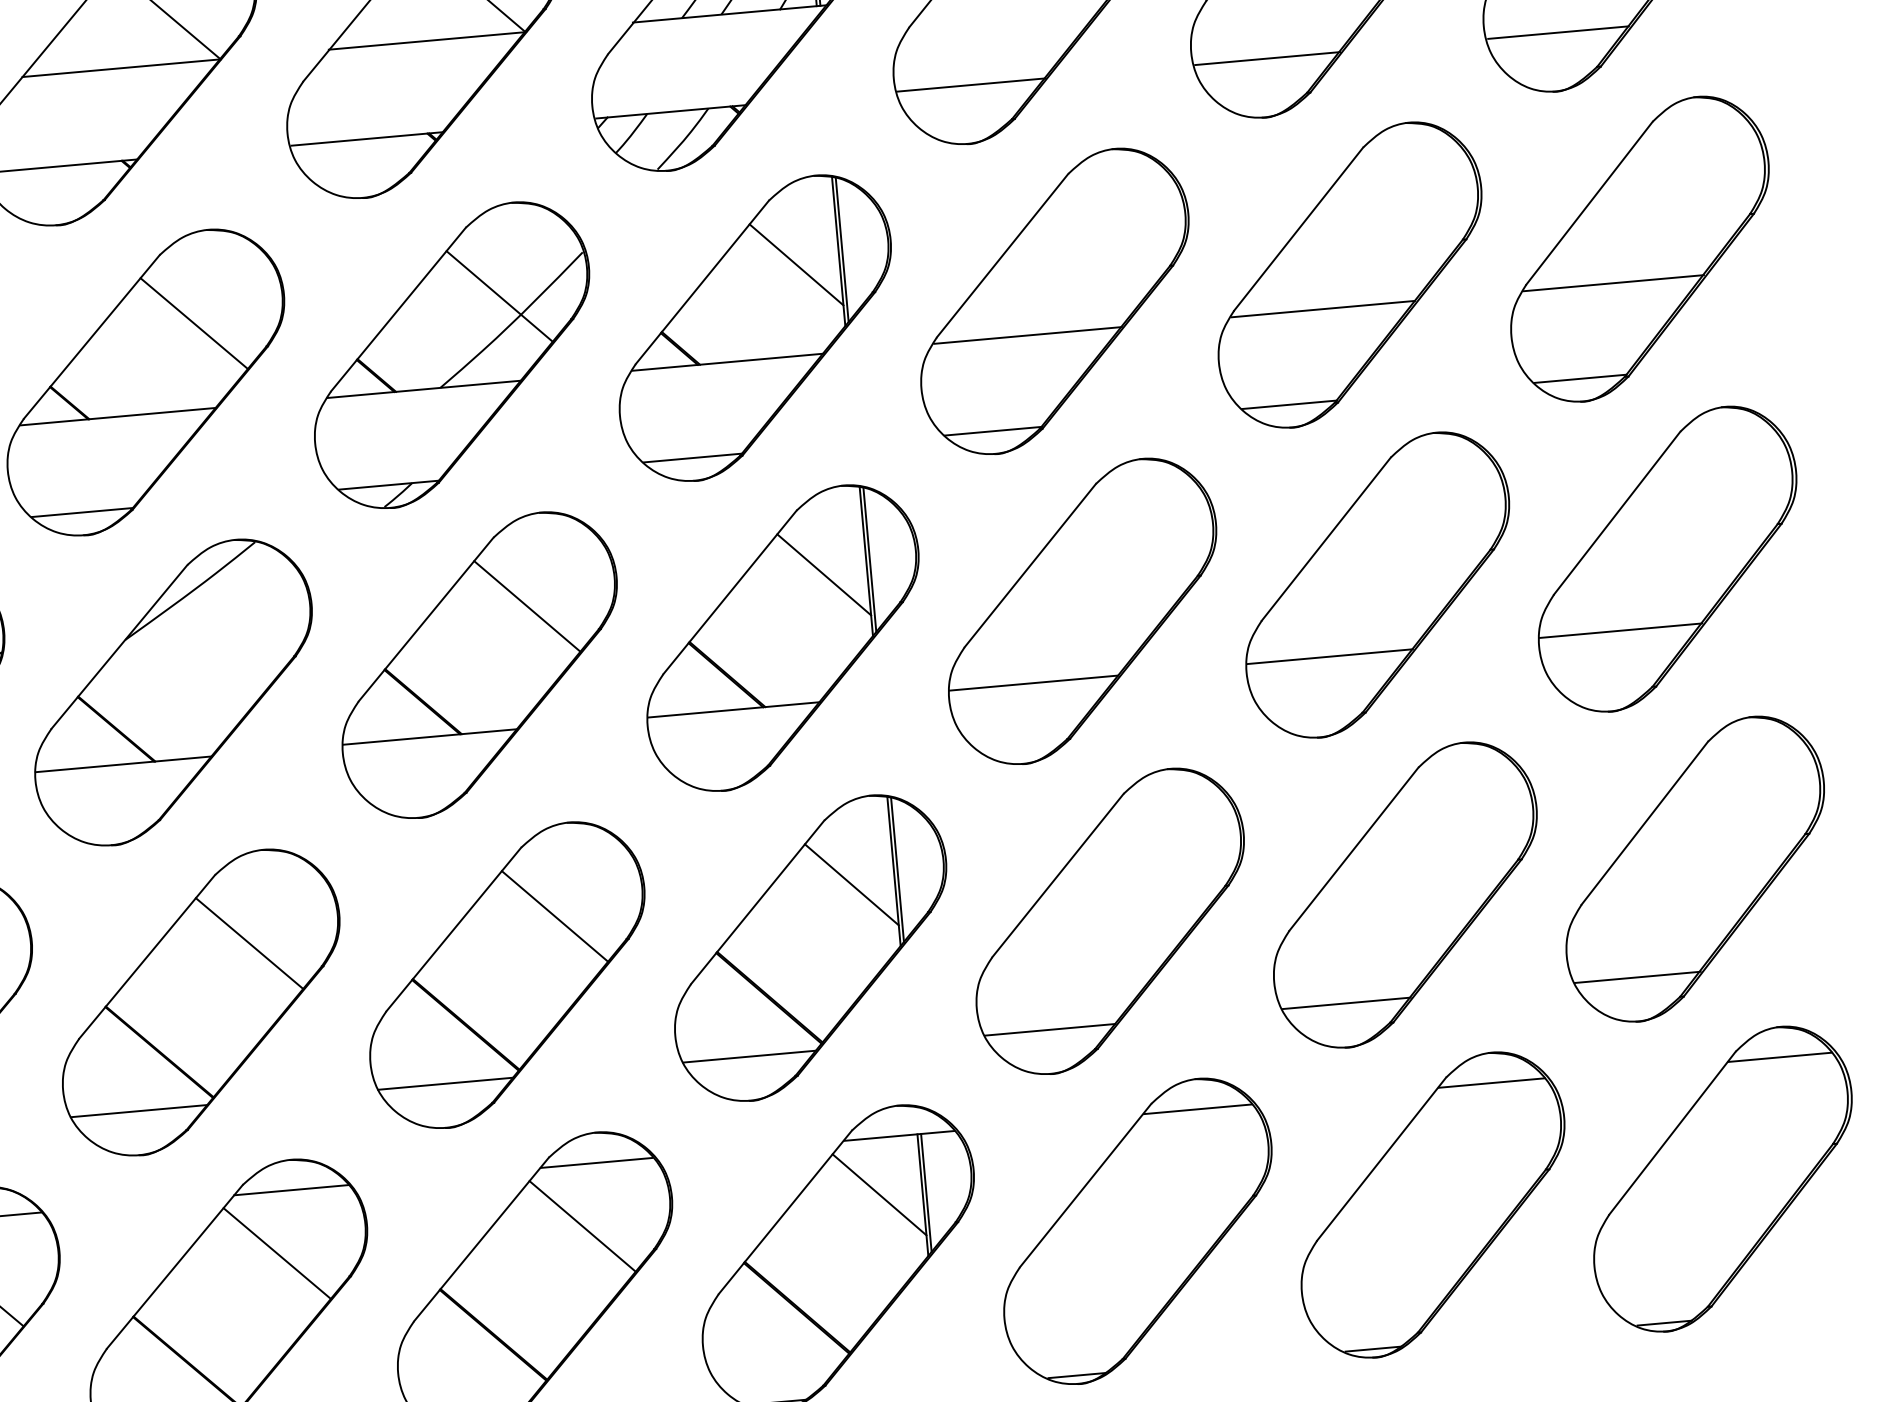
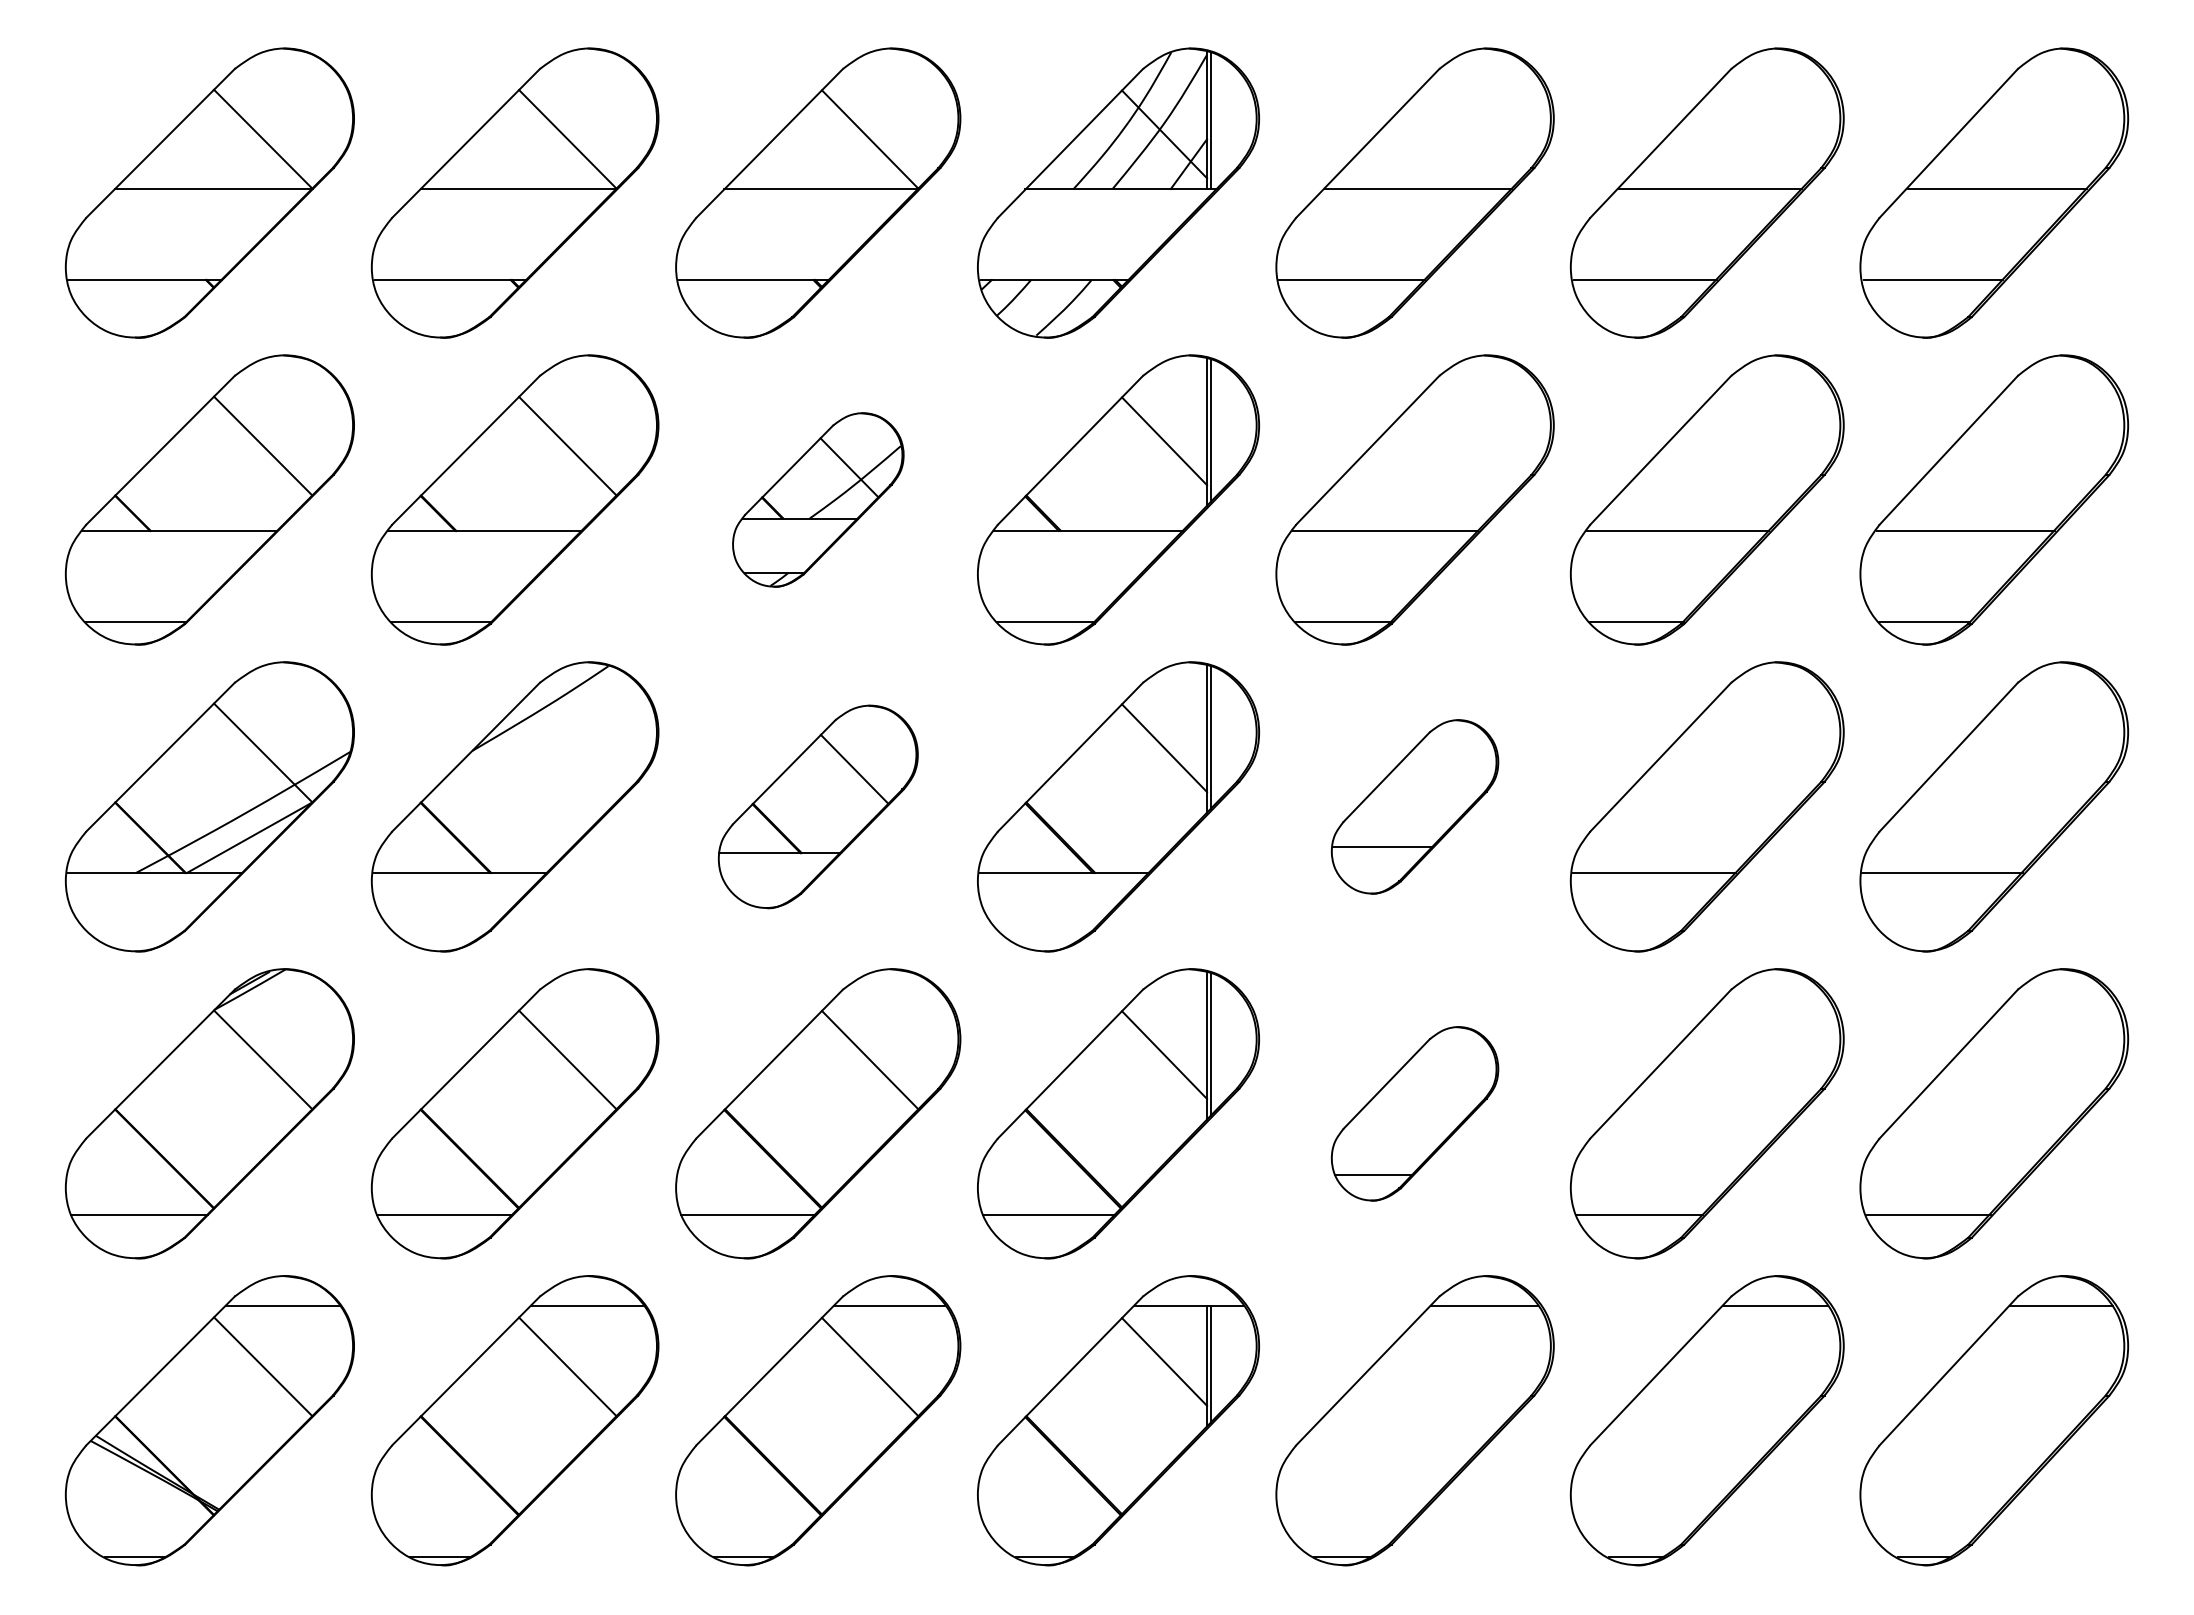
part: (452, 354) -> (818, 499), size x0.6
part: (1081, 611) -> (1414, 806), size x0.6
part: (479, 664) -> (818, 806), size x0.7
part: (1109, 921) -> (1414, 1113), size x0.6

